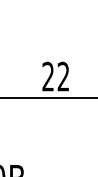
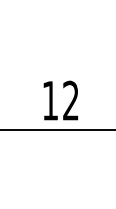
text: (47, 76) -> (49, 100), 22 -> 12

